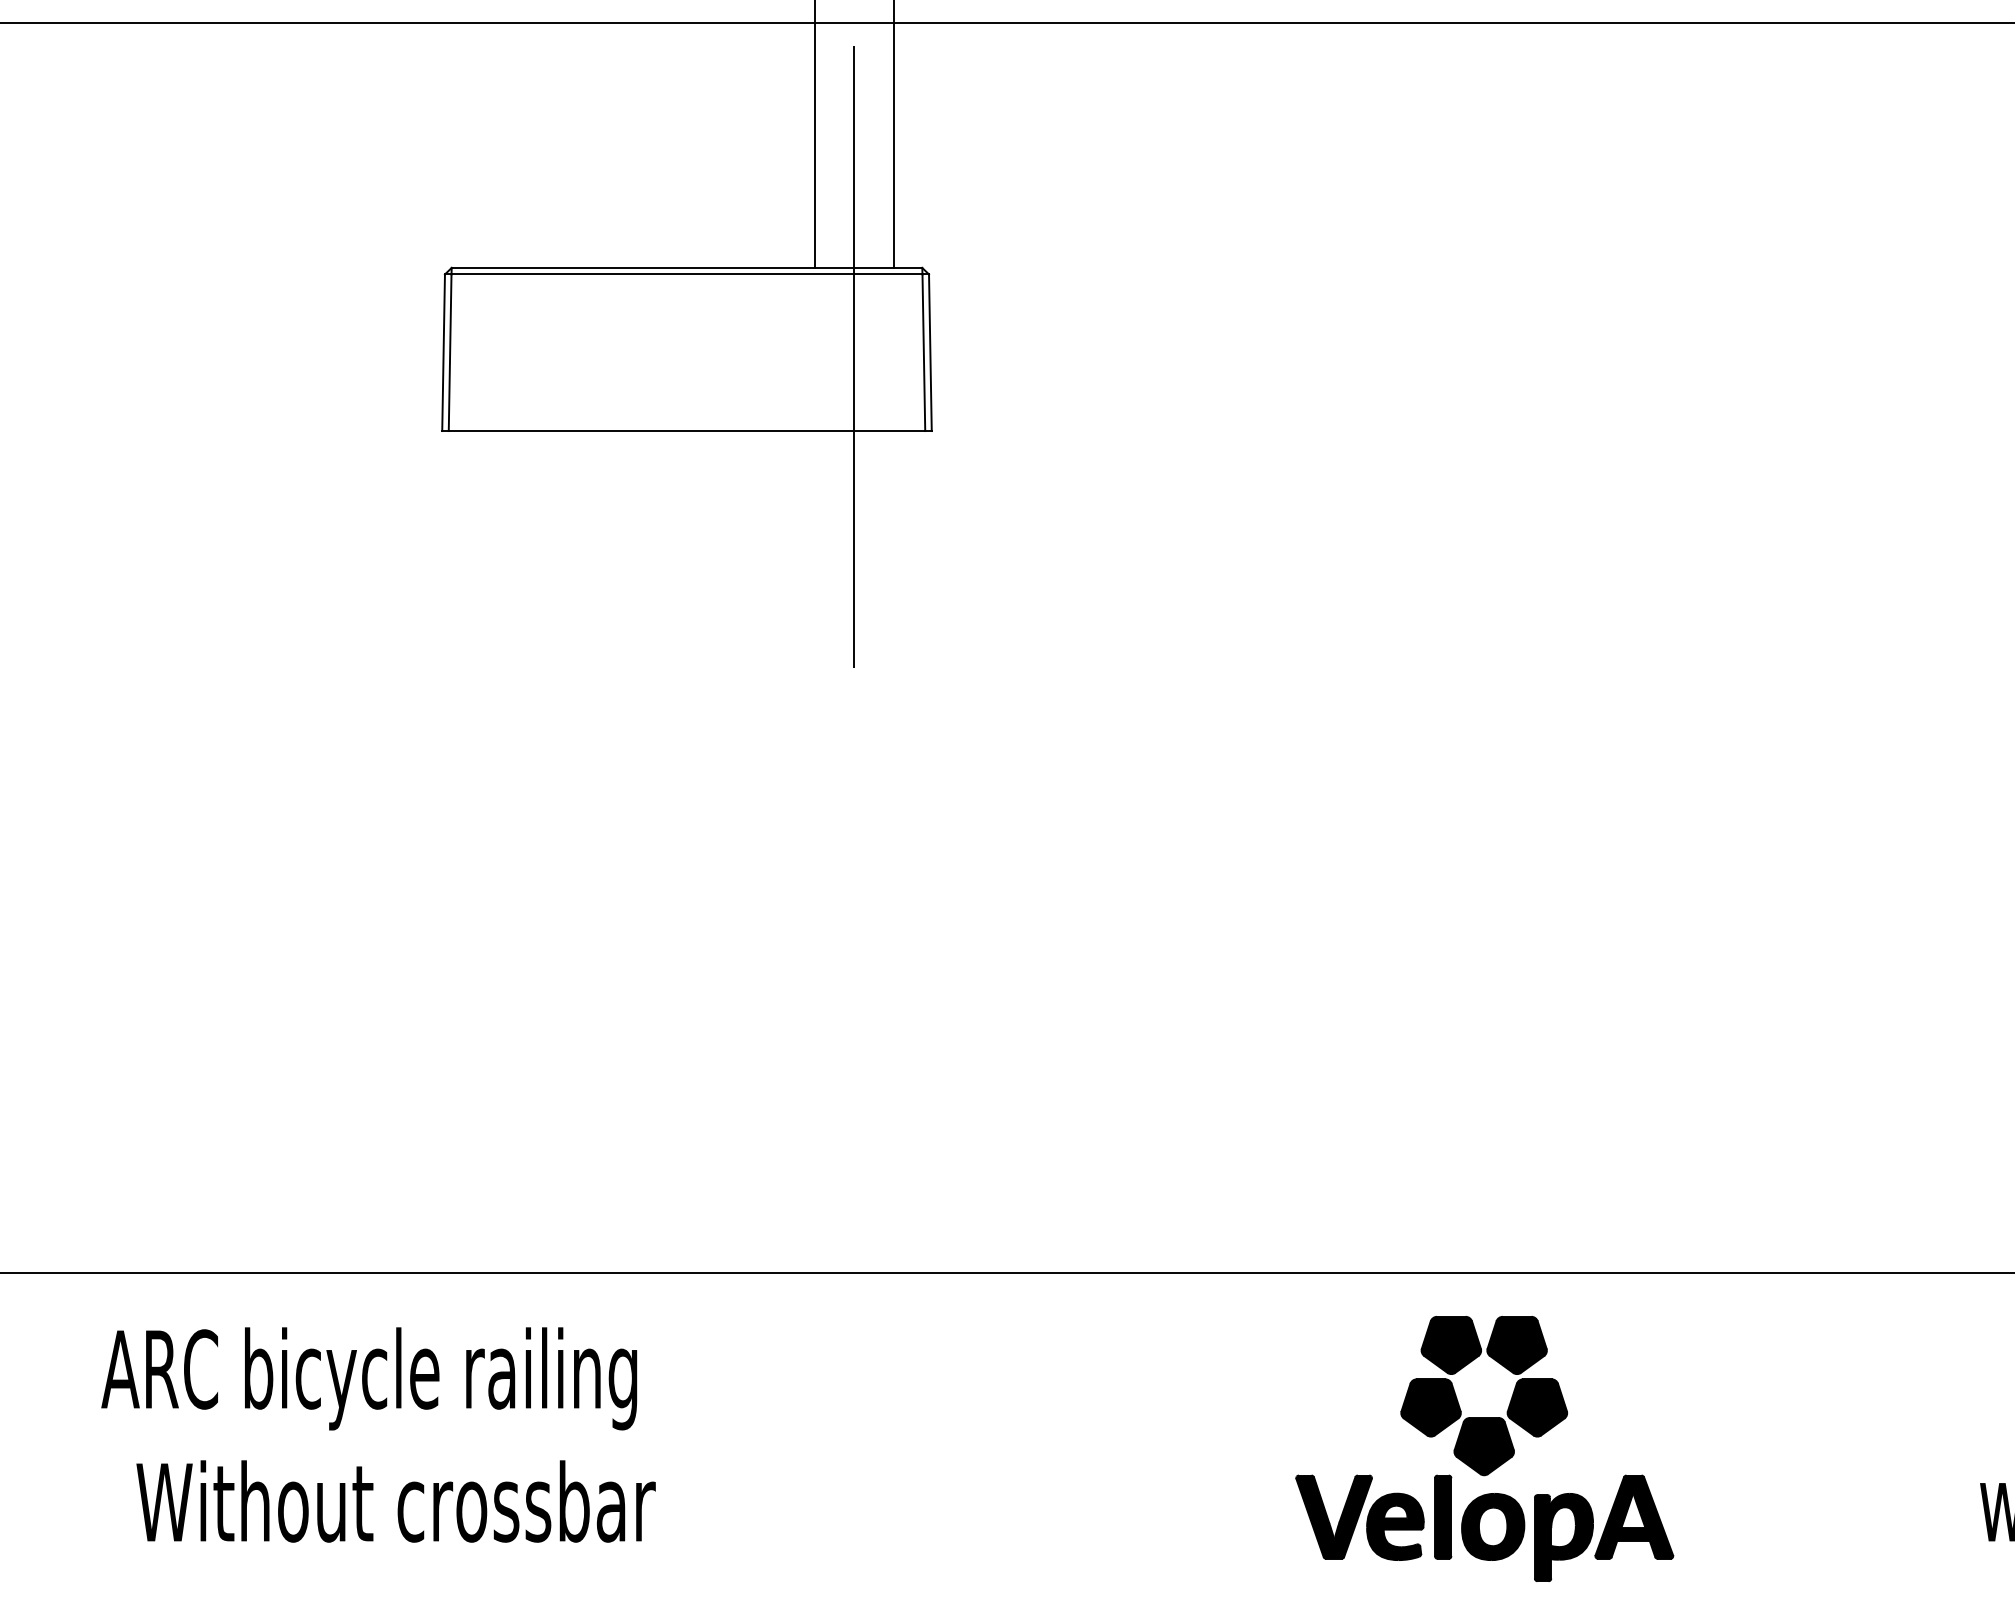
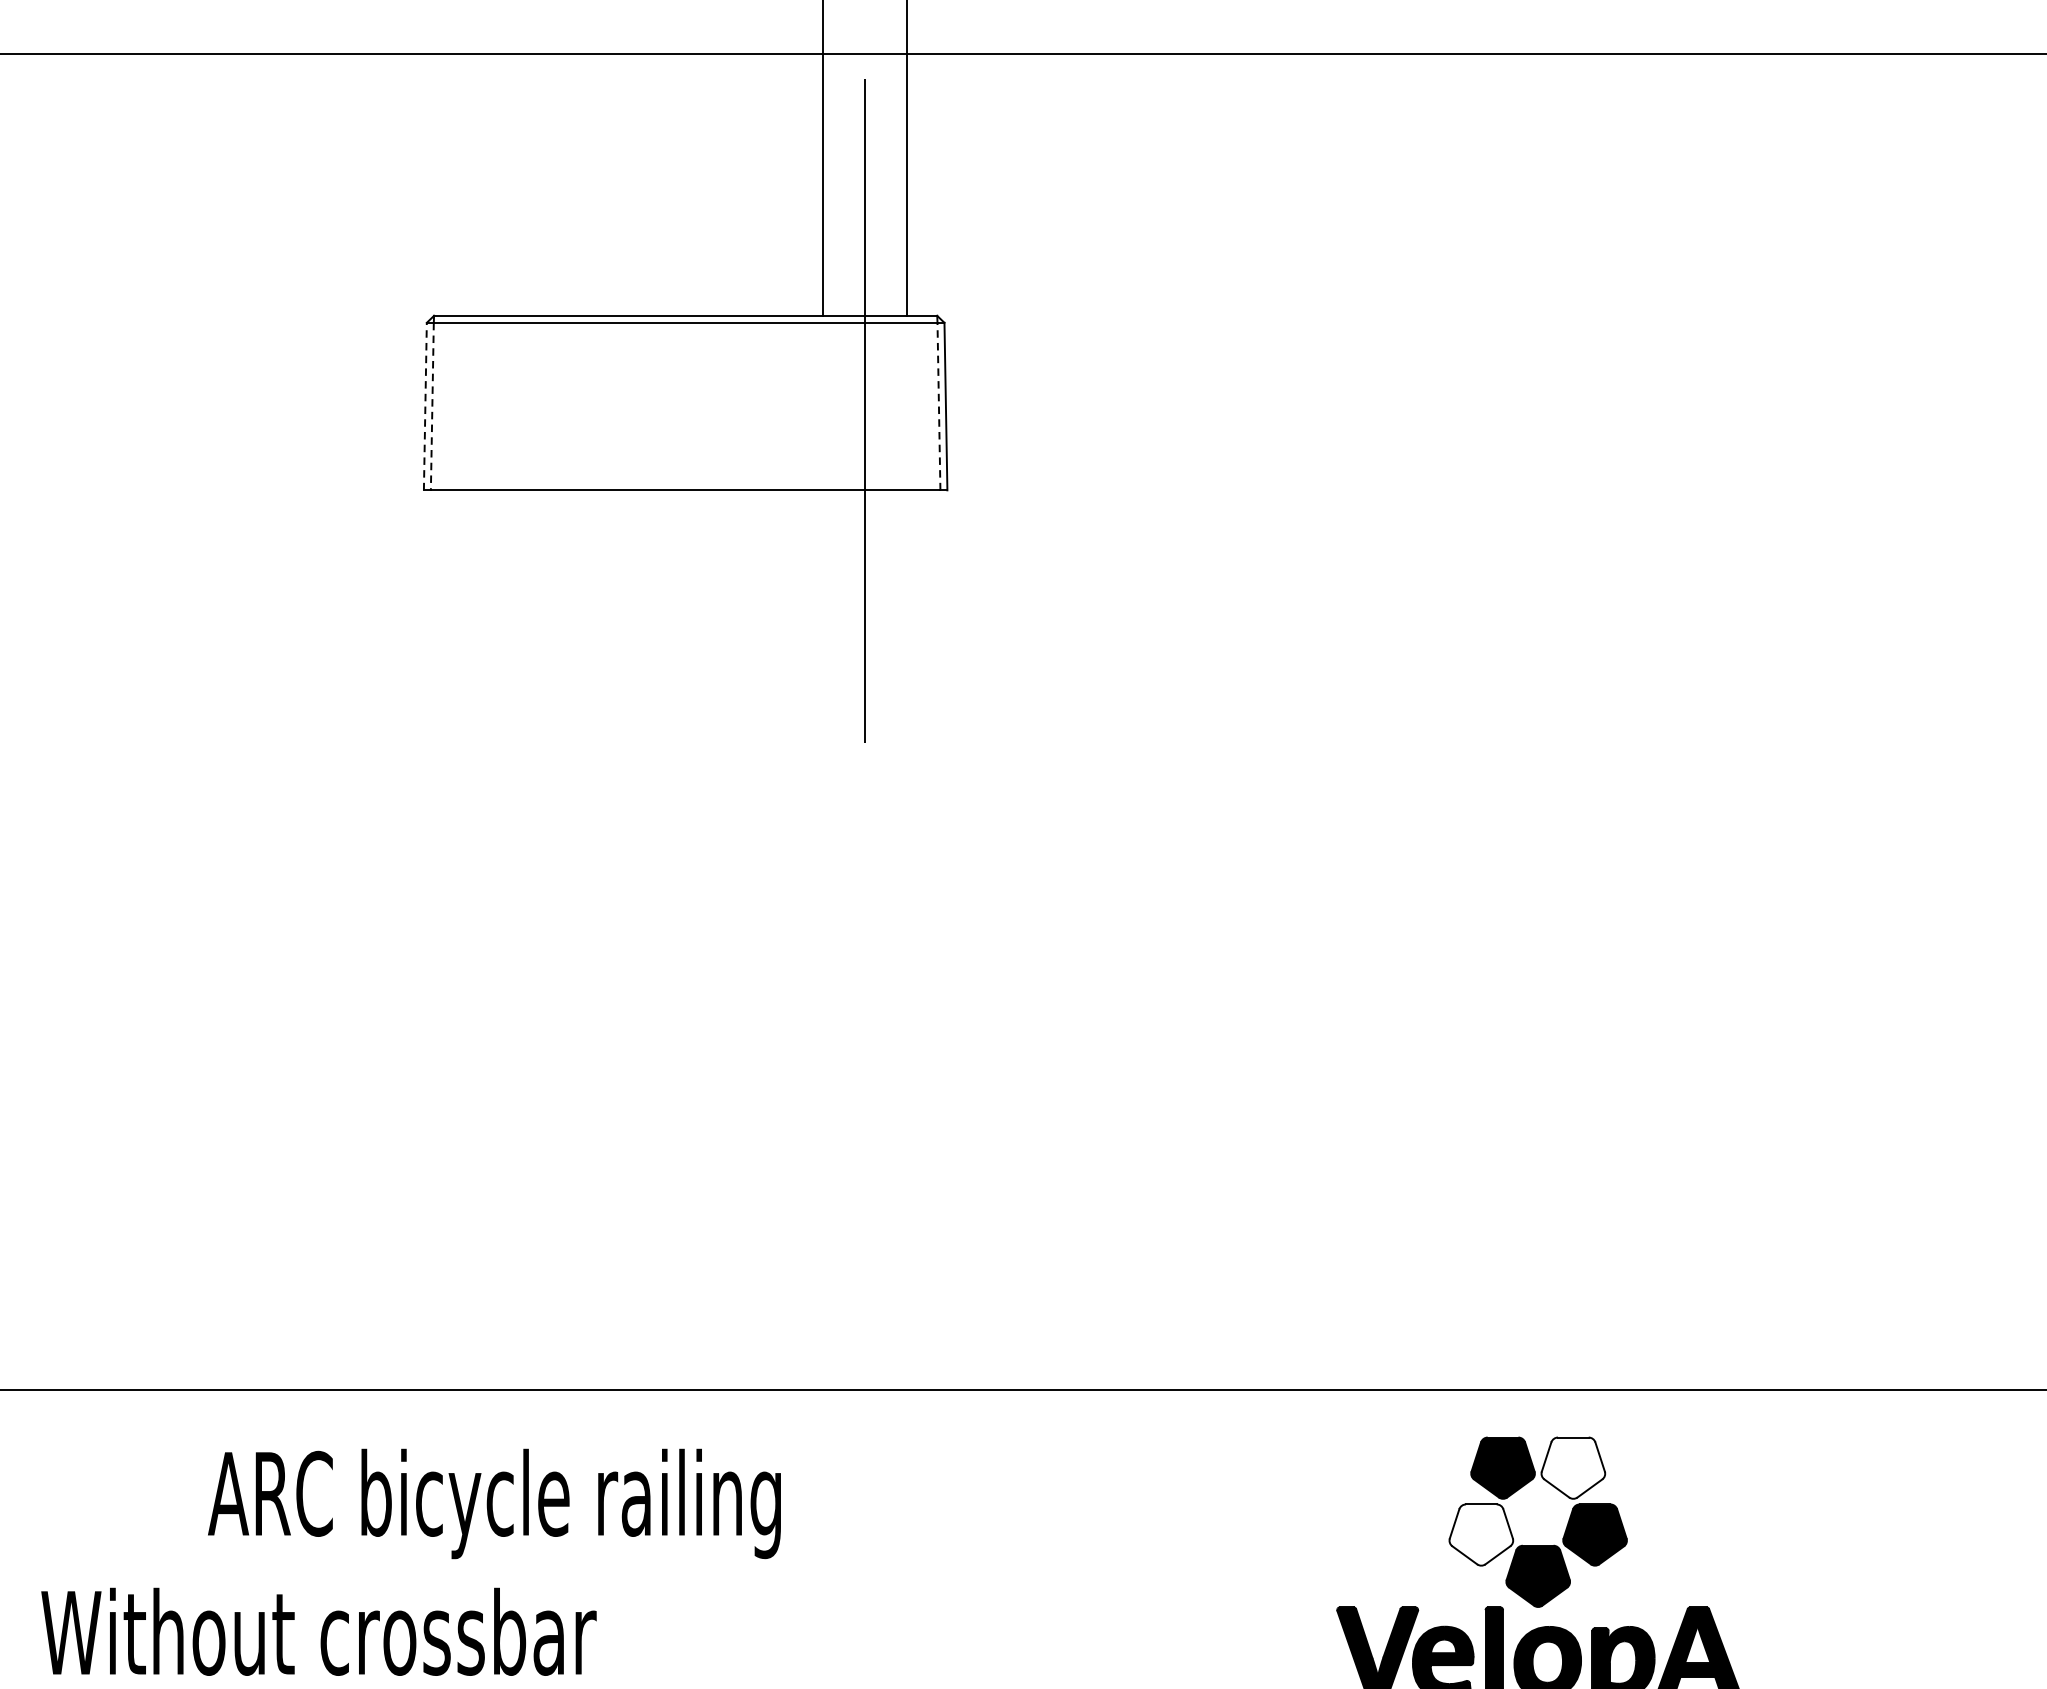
line: (443, 352) -> (425, 406), solid -> dashed
line: (923, 352) -> (938, 406), solid -> dashed
line: (450, 353) -> (432, 407), solid -> dashed
fill: (1516, 1345) -> (1572, 1468), removed
text: (369, 1378) -> (494, 1503), moved
fill: (1430, 1407) -> (1480, 1534), removed
text: (395, 1501) -> (318, 1631), moved

